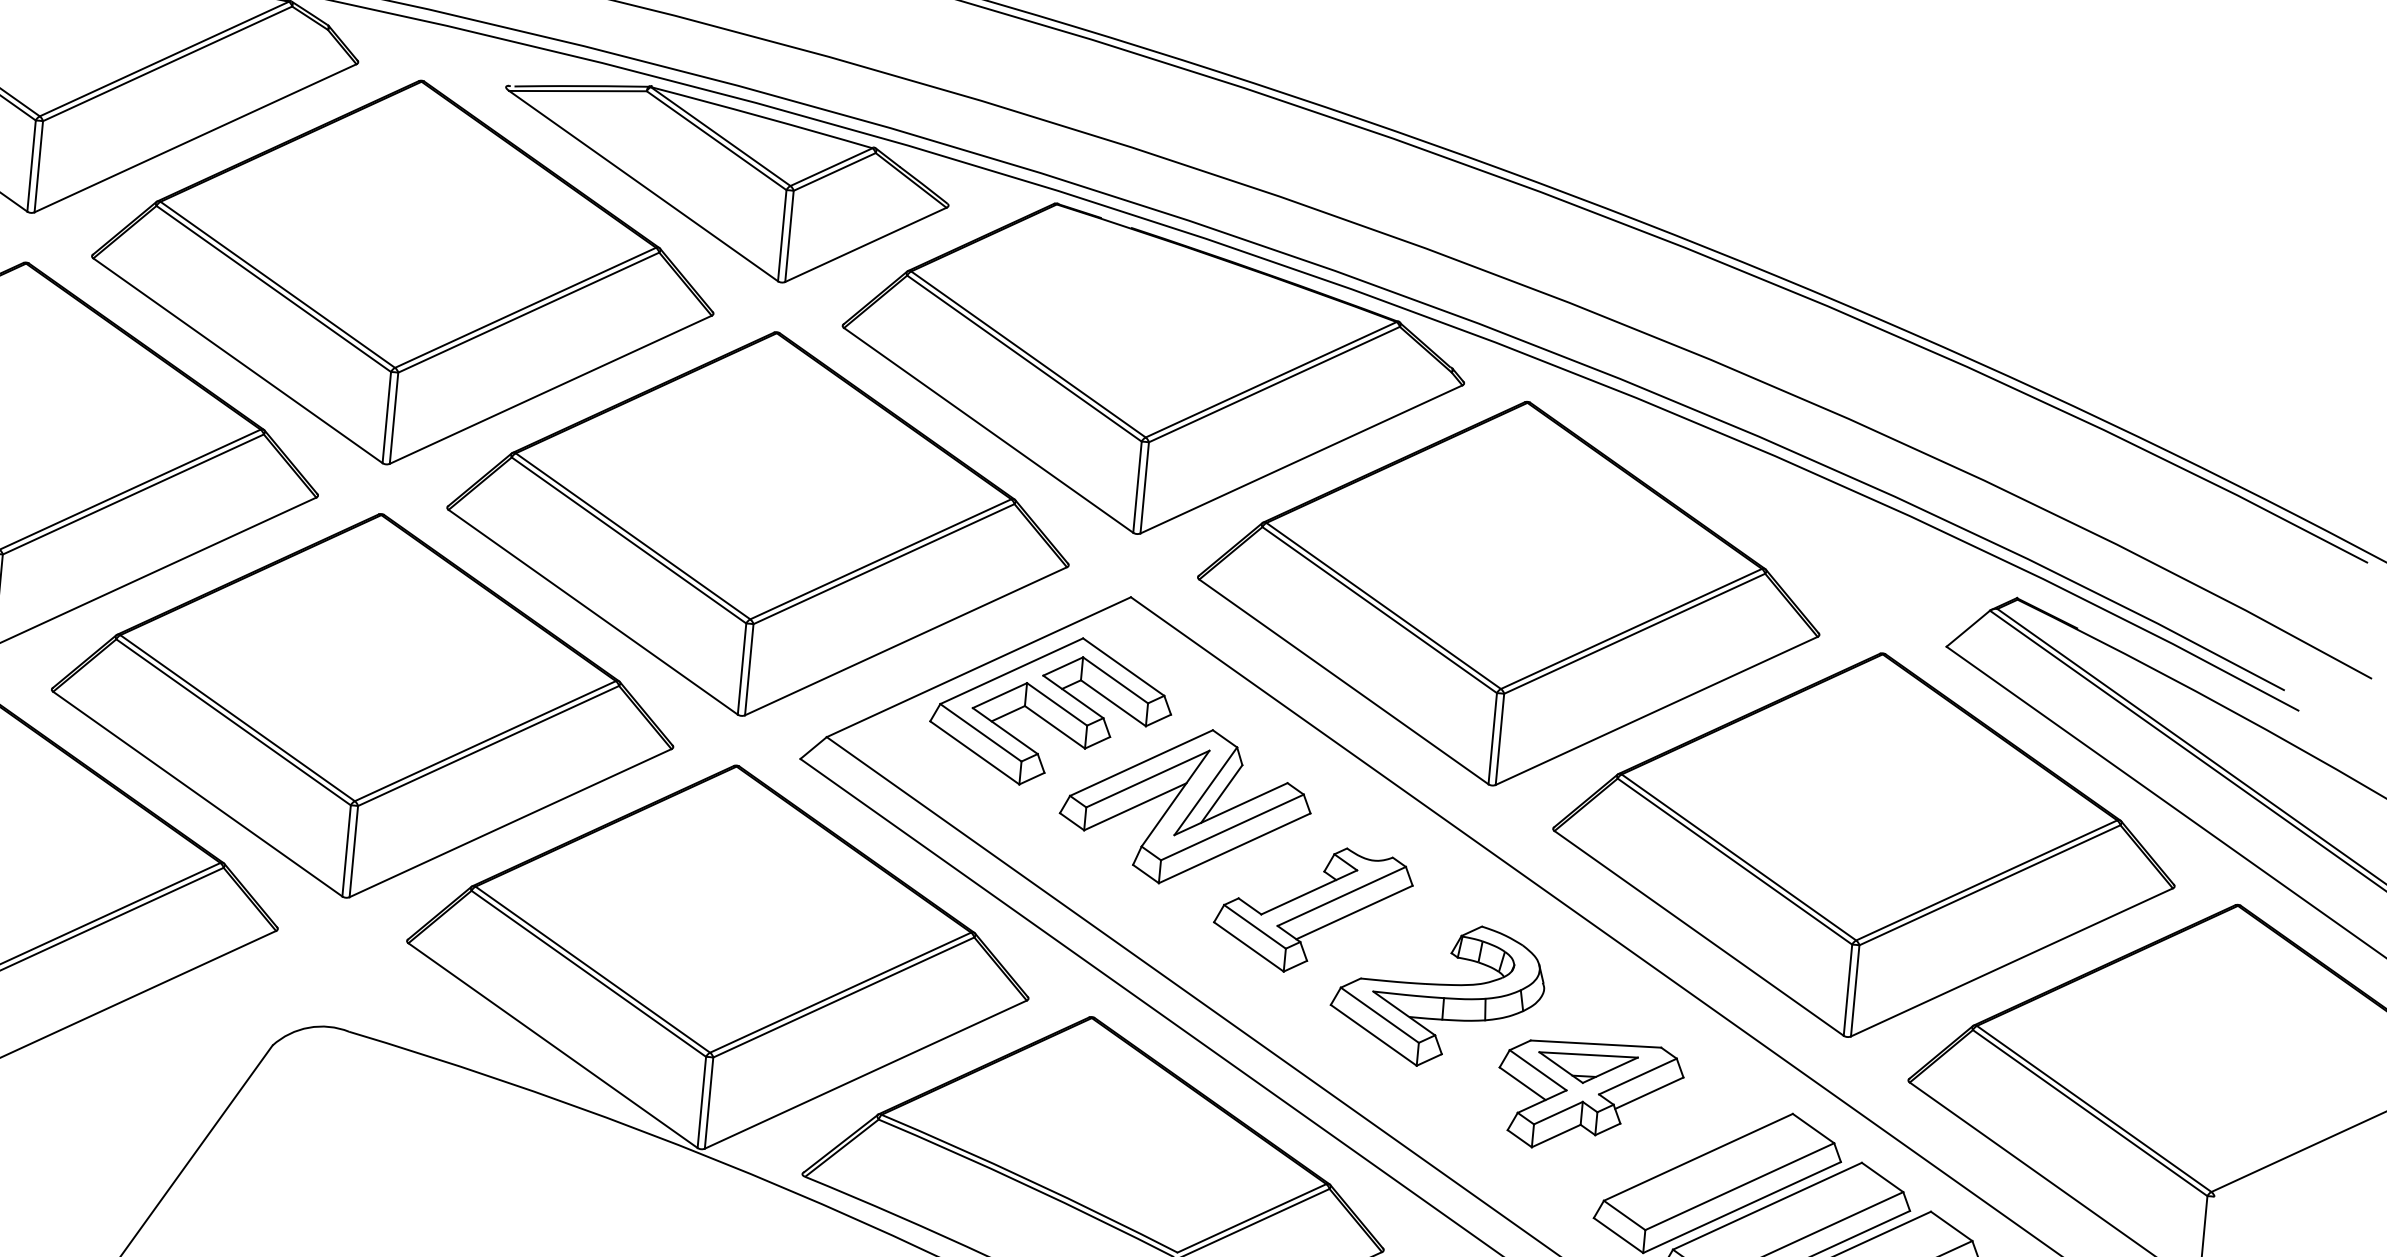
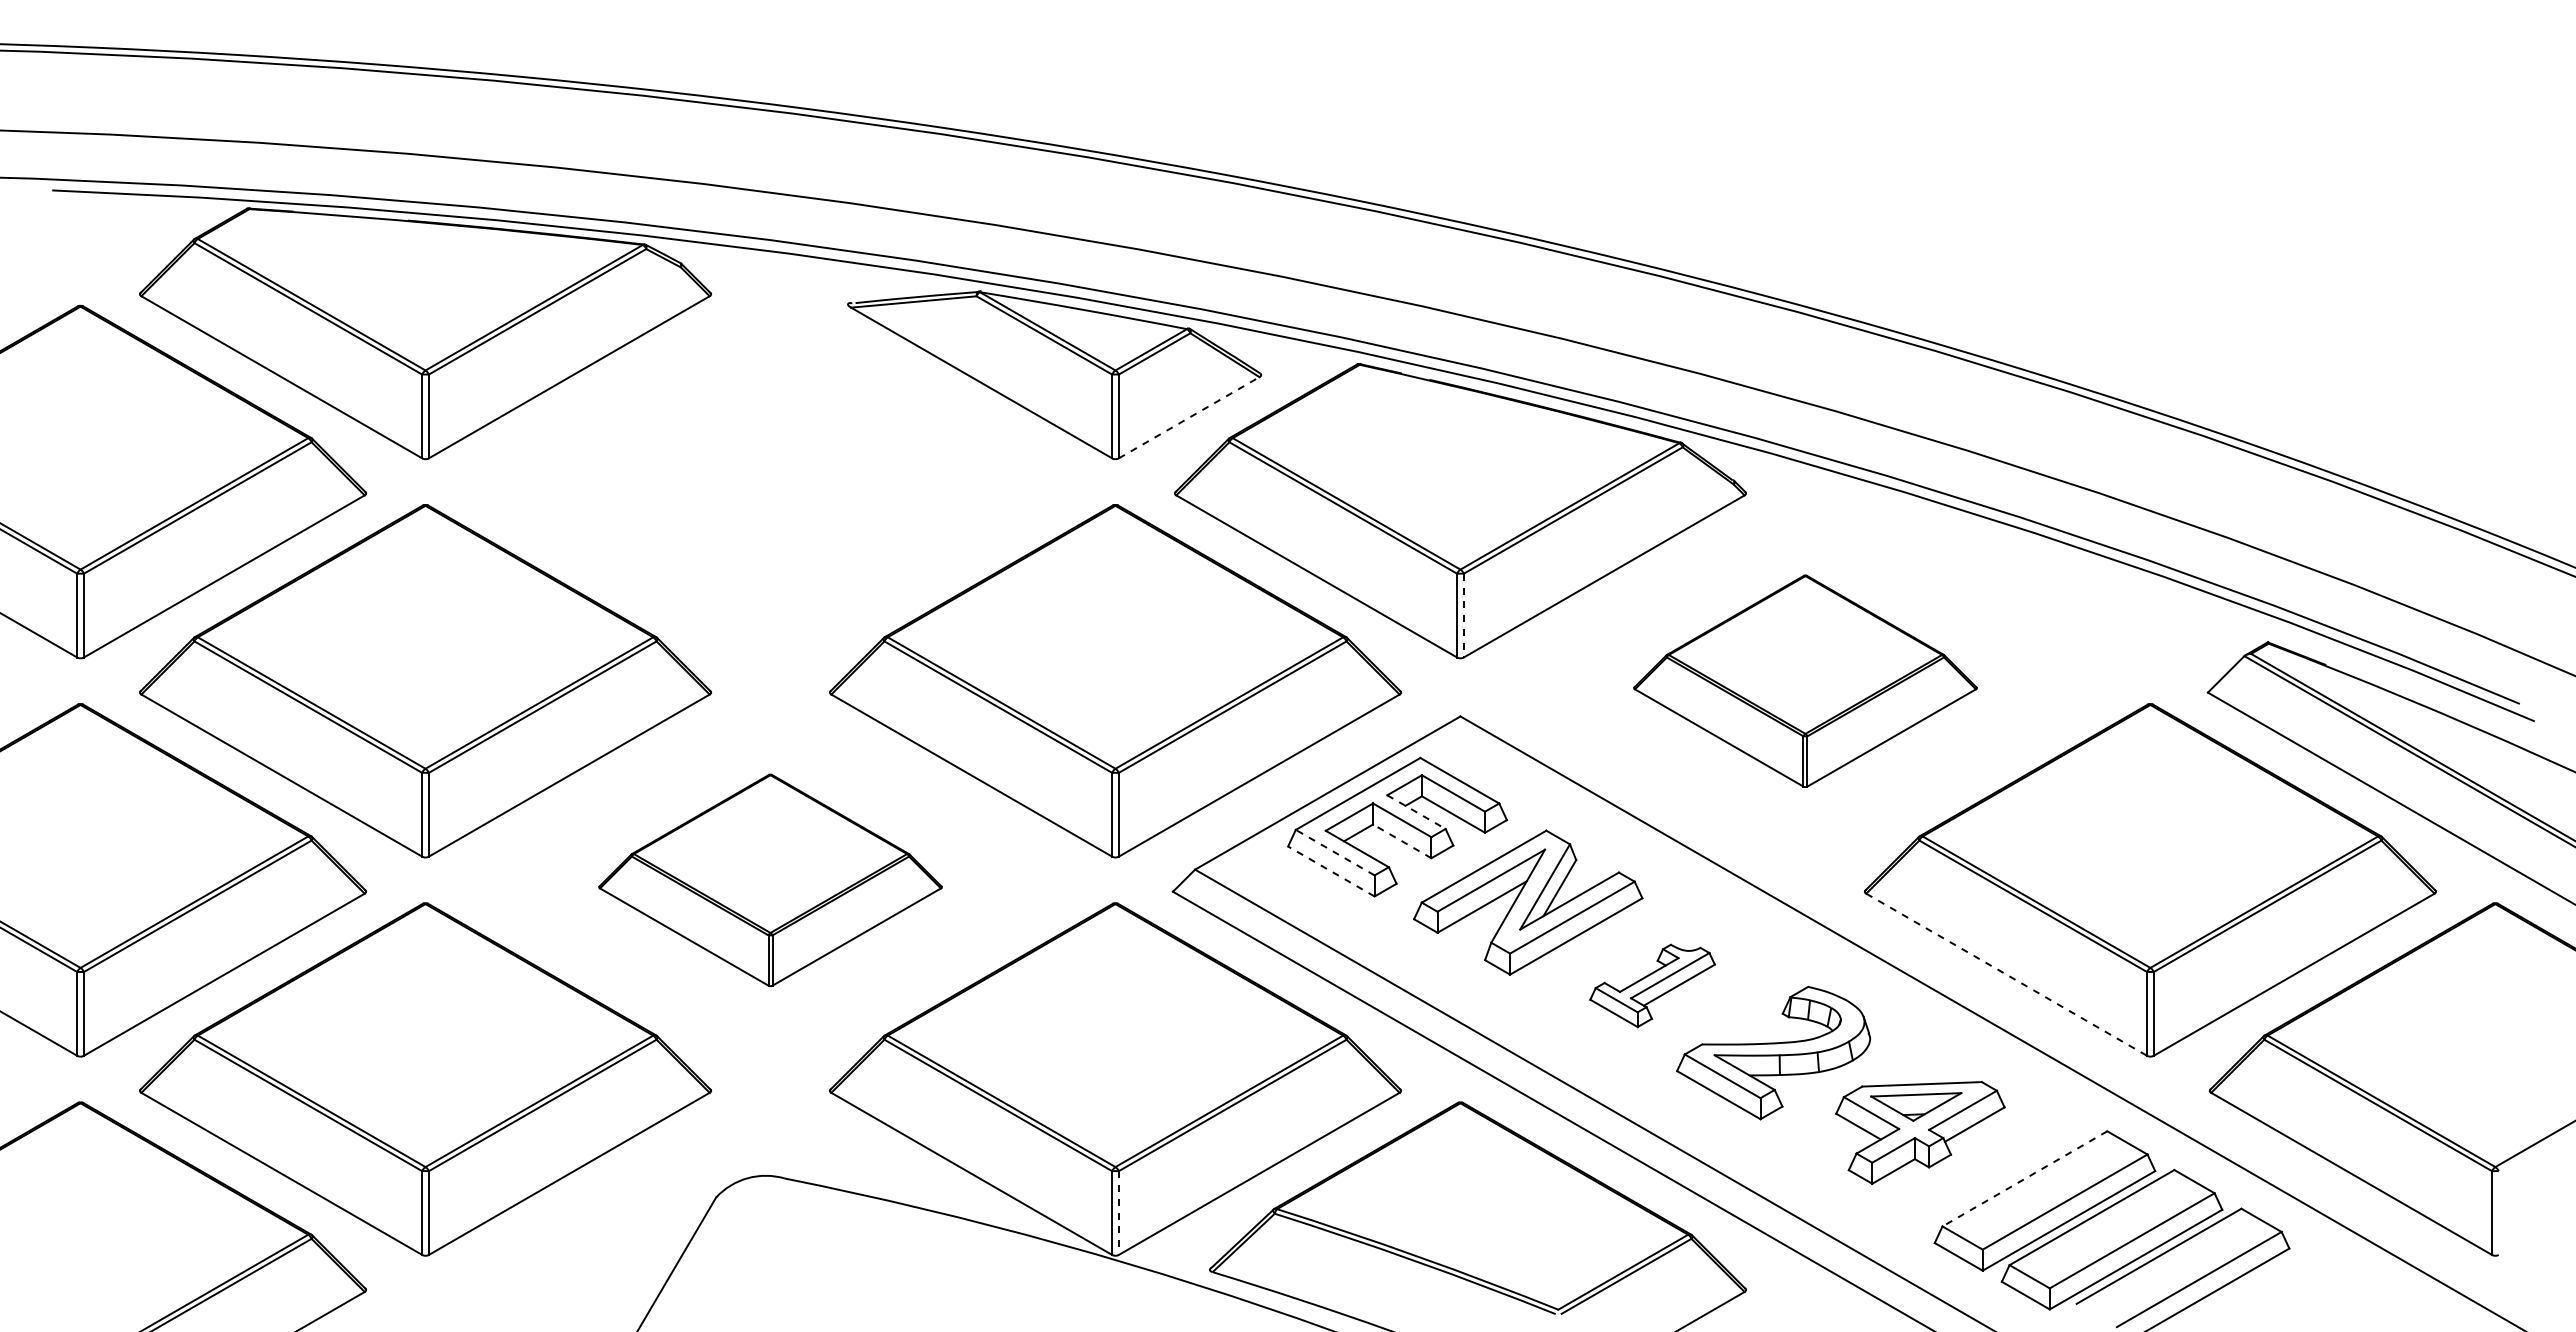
line: (866, 244) -> (1189, 417), solid -> dashed
part: (403, 271) -> (770, 481), removed
line: (1144, 487) -> (1463, 615), solid -> dashed
part: (1509, 594) -> (1805, 681), size x0.6
line: (1073, 697) -> (1416, 812), solid -> dashed
part: (363, 706) -> (770, 880), size x0.6
line: (1055, 727) -> (1402, 841), solid -> dashed
line: (981, 732) -> (1335, 852), solid -> dashed
line: (974, 752) -> (1331, 871), solid -> dashed
part: (1312, 909) -> (1652, 985), size x0.7
line: (1699, 934) -> (2007, 975), solid -> dashed
line: (708, 1103) -> (1118, 1213), solid -> dashed
line: (1697, 1157) -> (2024, 1179), solid -> dashed

